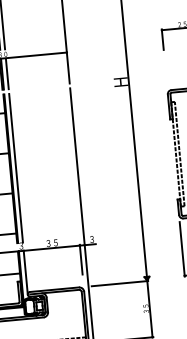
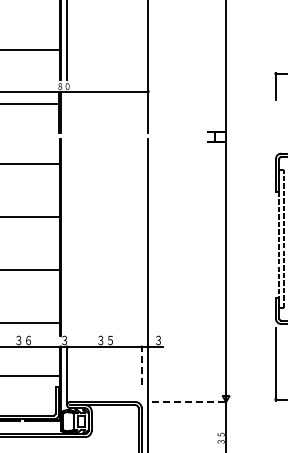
line: (7, 73) -> (67, 112), removed
line: (16, 168) -> (67, 237), removed
line: (80, 259) -> (141, 365), solid -> dashed
line: (120, 283) -> (190, 401), solid -> dashed

